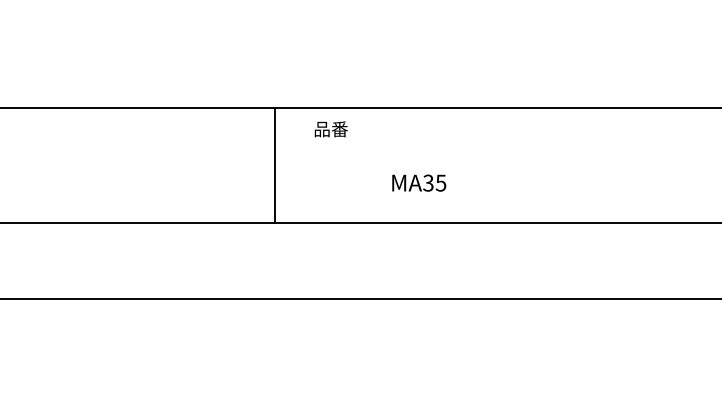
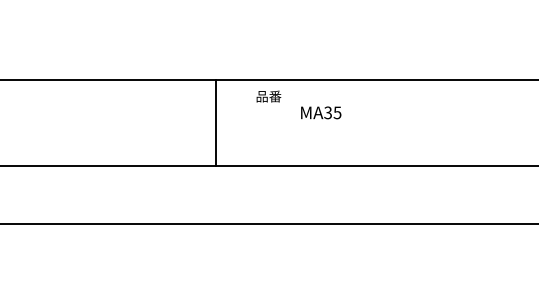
text: (330, 129) -> (268, 96), moved
line: (275, 164) -> (216, 122), moved
text: (419, 182) -> (321, 112), moved

